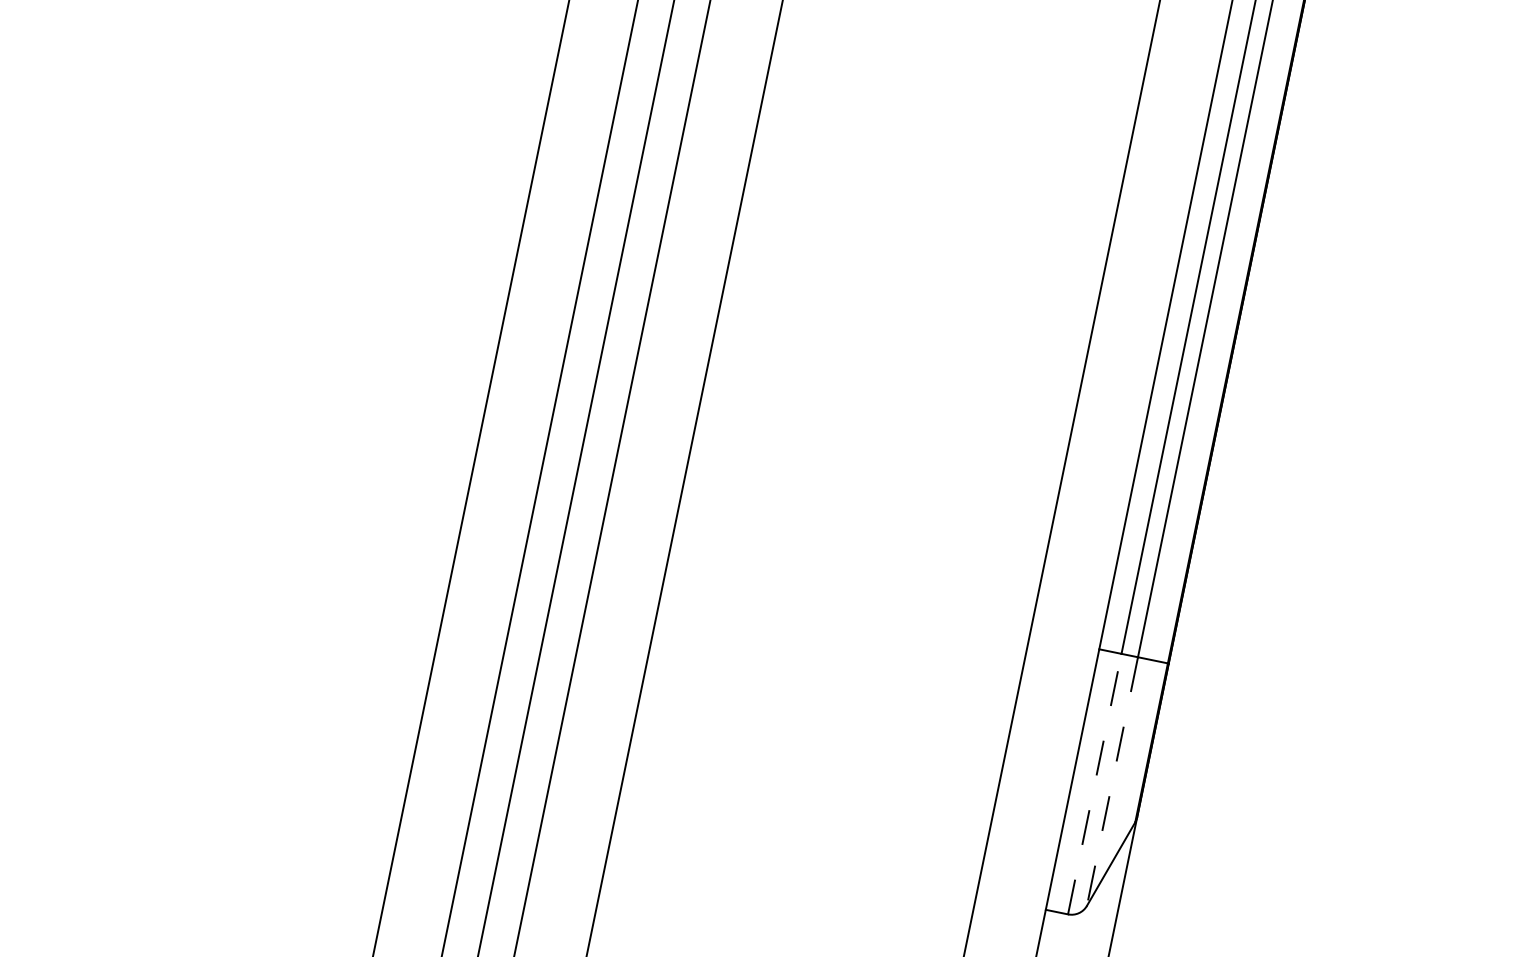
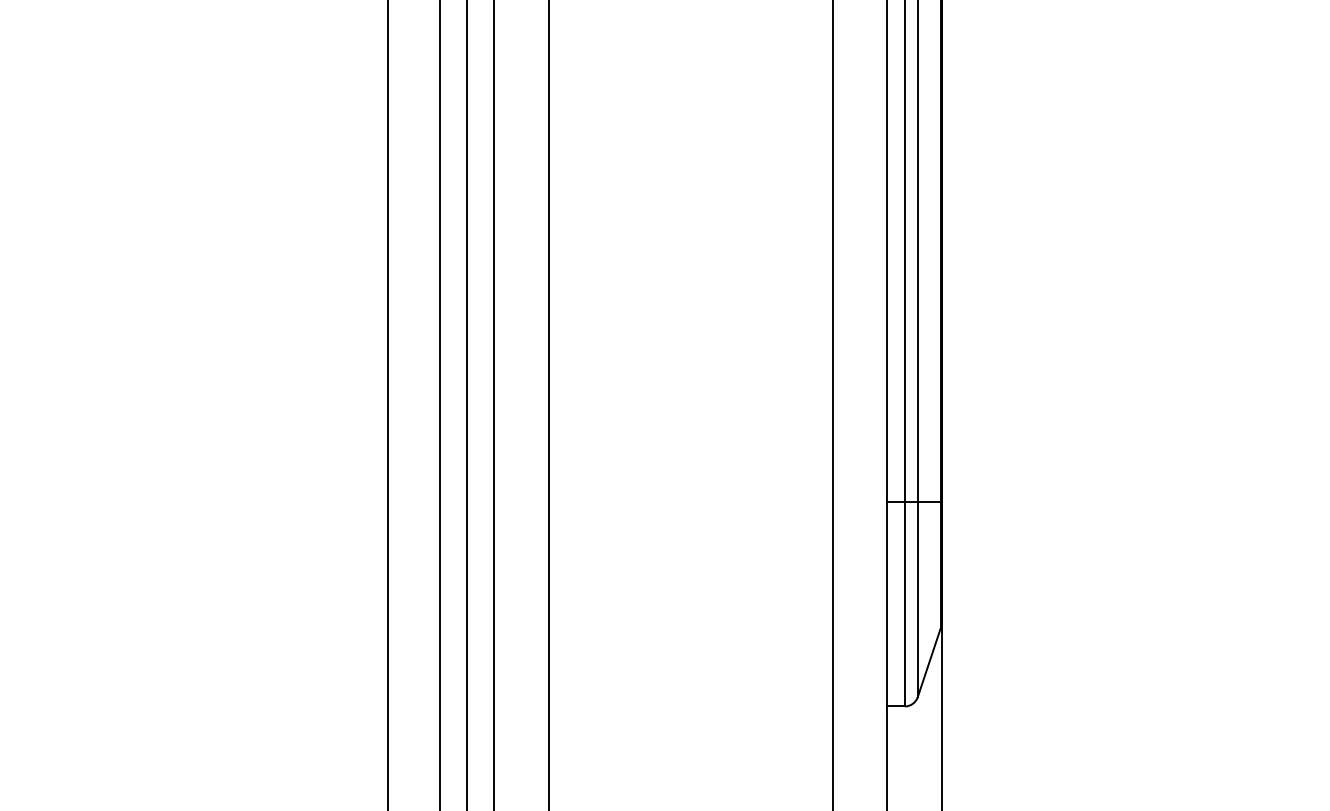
line: (1112, 781) -> (917, 599), dashed -> solid
line: (1094, 783) -> (904, 603), dashed -> solid

